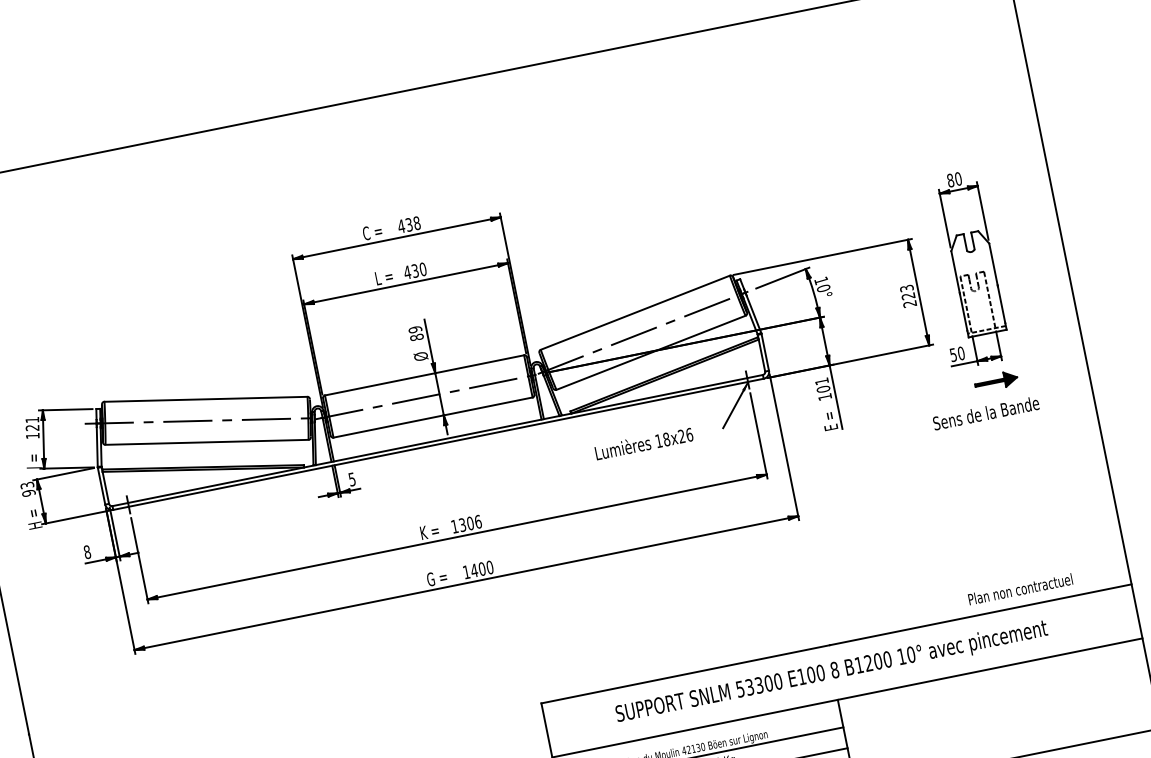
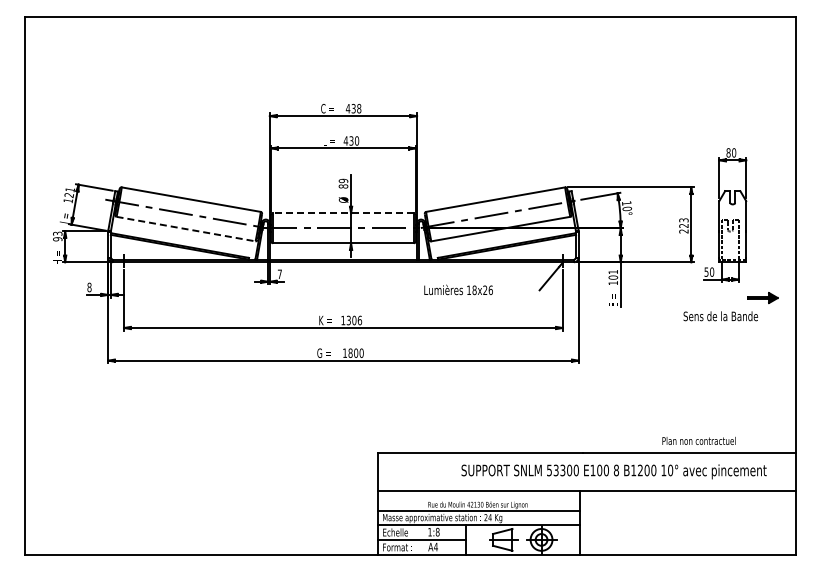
line: (424, 375) -> (343, 213), solid -> dashed
part: (995, 382) -> (762, 298), moved
line: (207, 442) -> (186, 229), solid -> dashed
text: (643, 442) -> (458, 289), moved
text: (351, 479) -> (279, 274), 5 -> 7
text: (474, 569) -> (350, 352), 1400 -> 1800
text: (1019, 588) -> (698, 440), moved
text: (830, 672) -> (613, 471), moved

